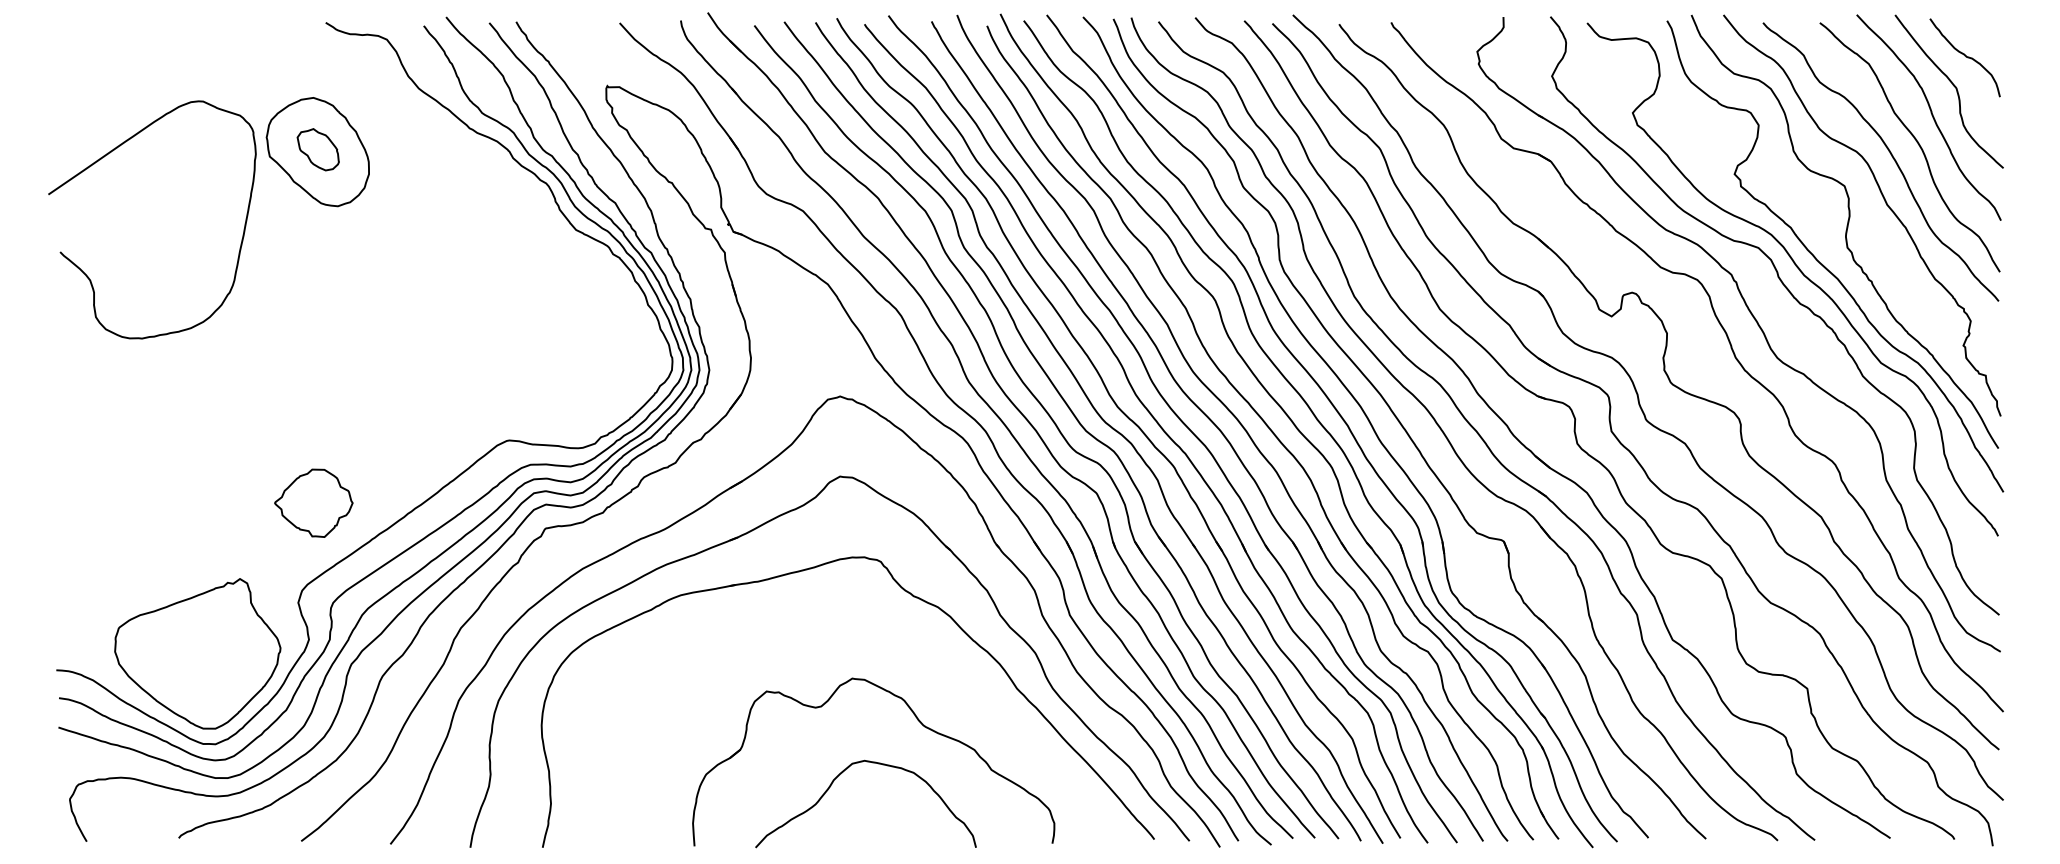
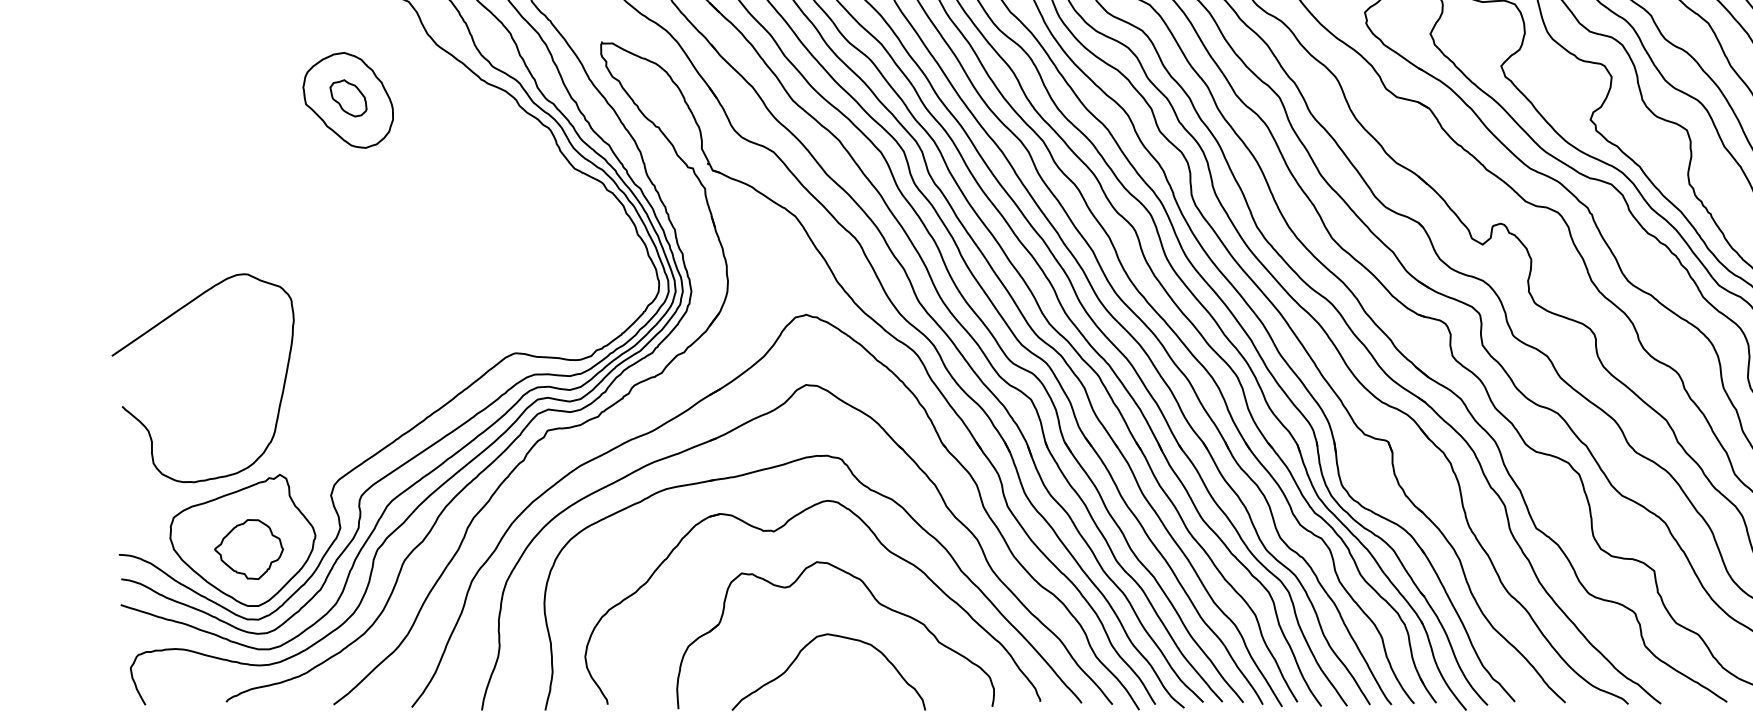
curve: (110, 153) -> (166, 320), moved
part: (313, 502) -> (248, 548), moved
part: (804, 644) -> (774, 532), added

